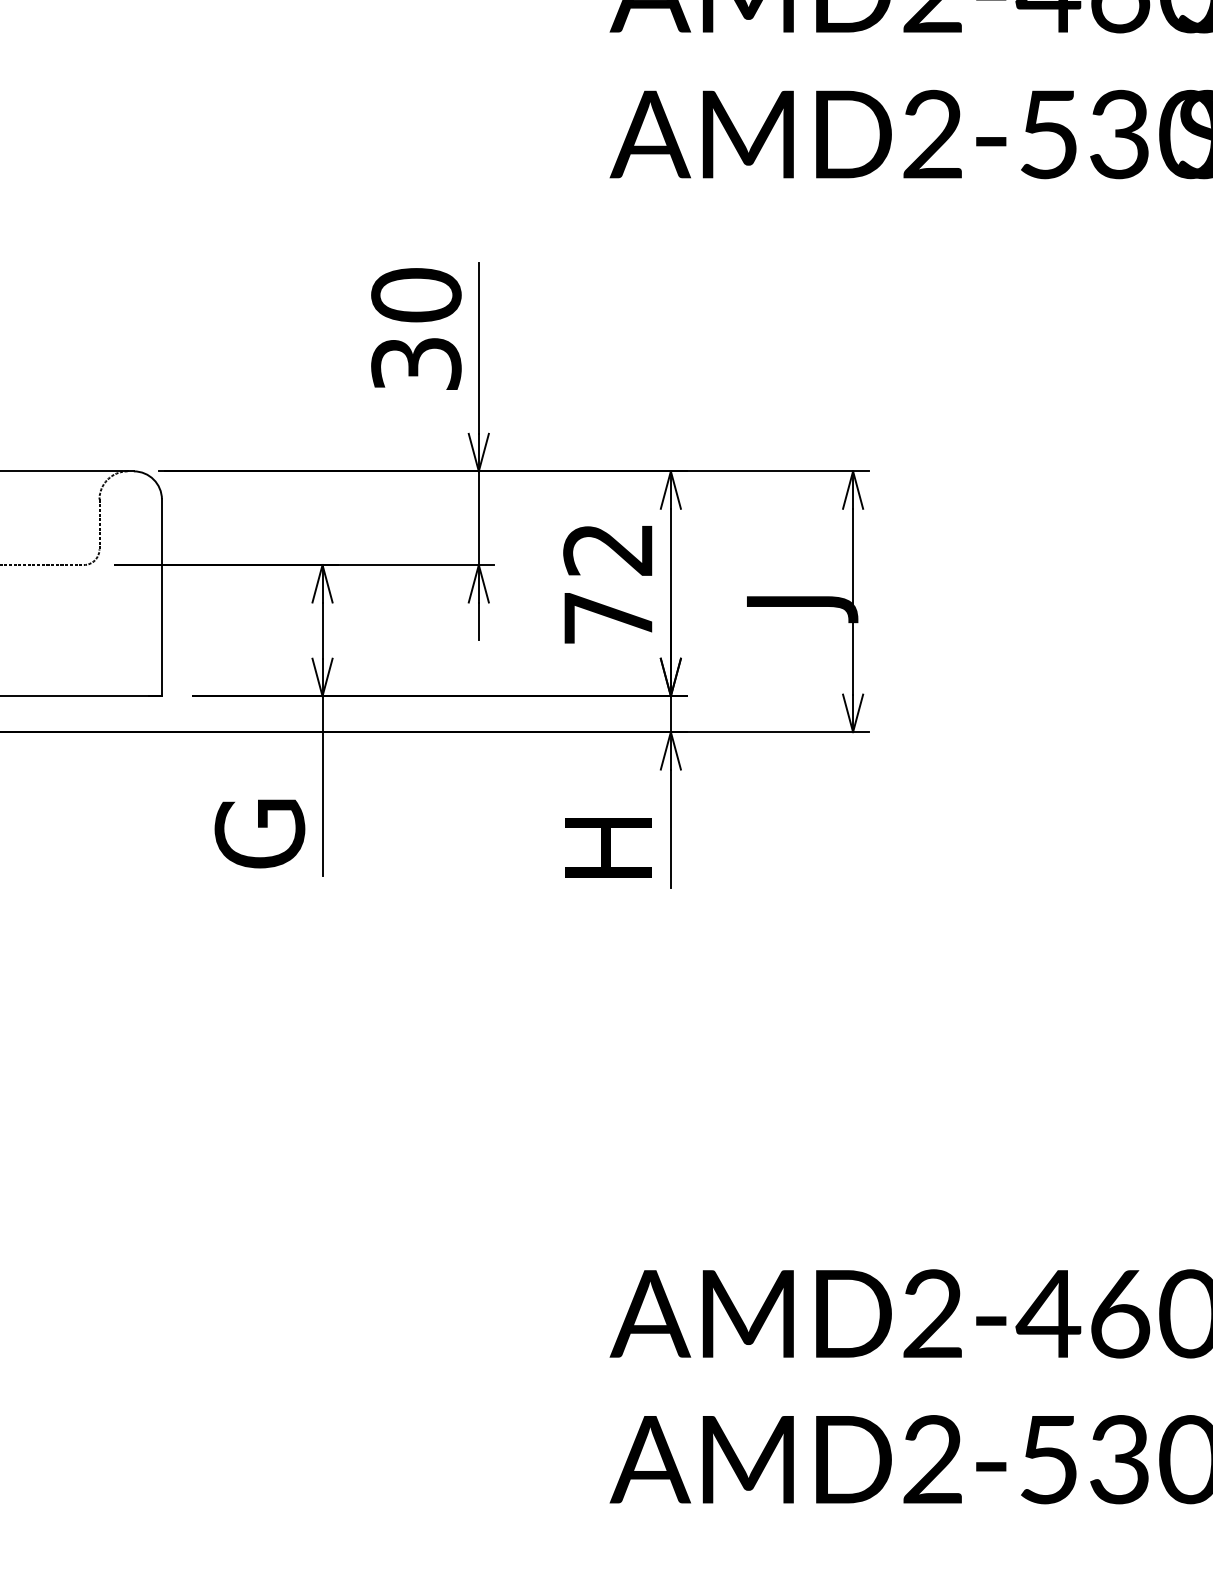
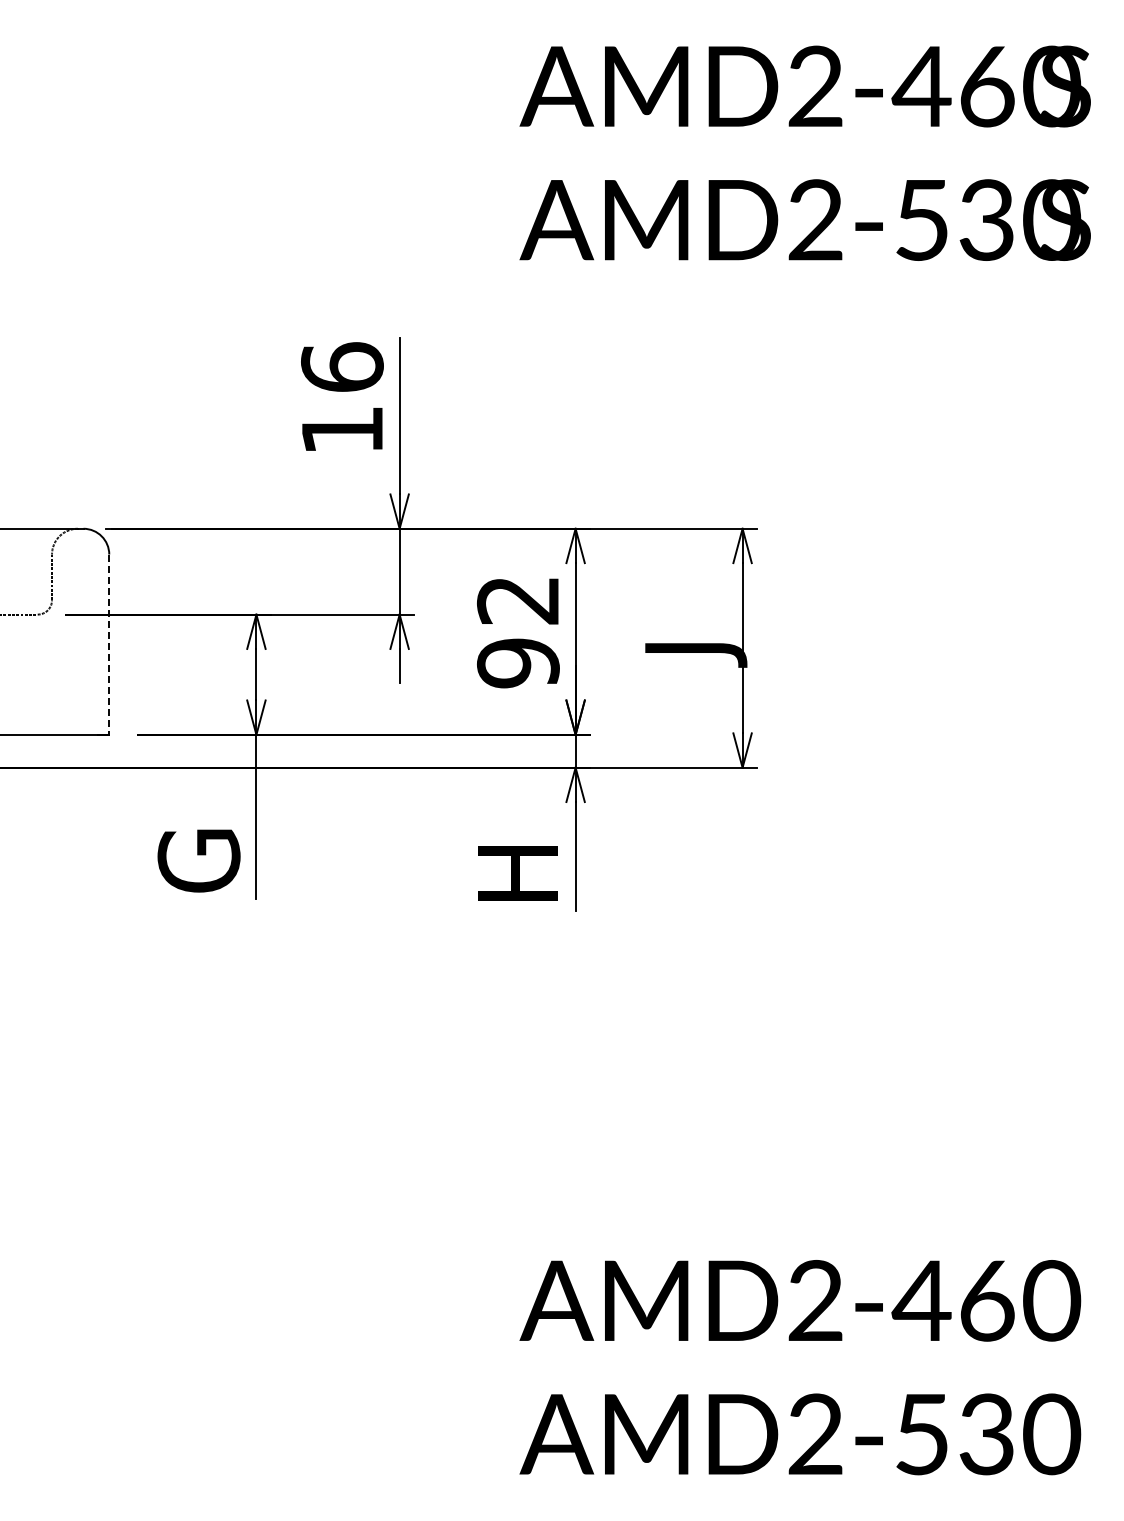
text: (416, 329) -> (342, 398), 30 -> 16
line: (162, 598) -> (109, 645), solid -> dashed
text: (608, 618) -> (518, 663), 72 -> 92

